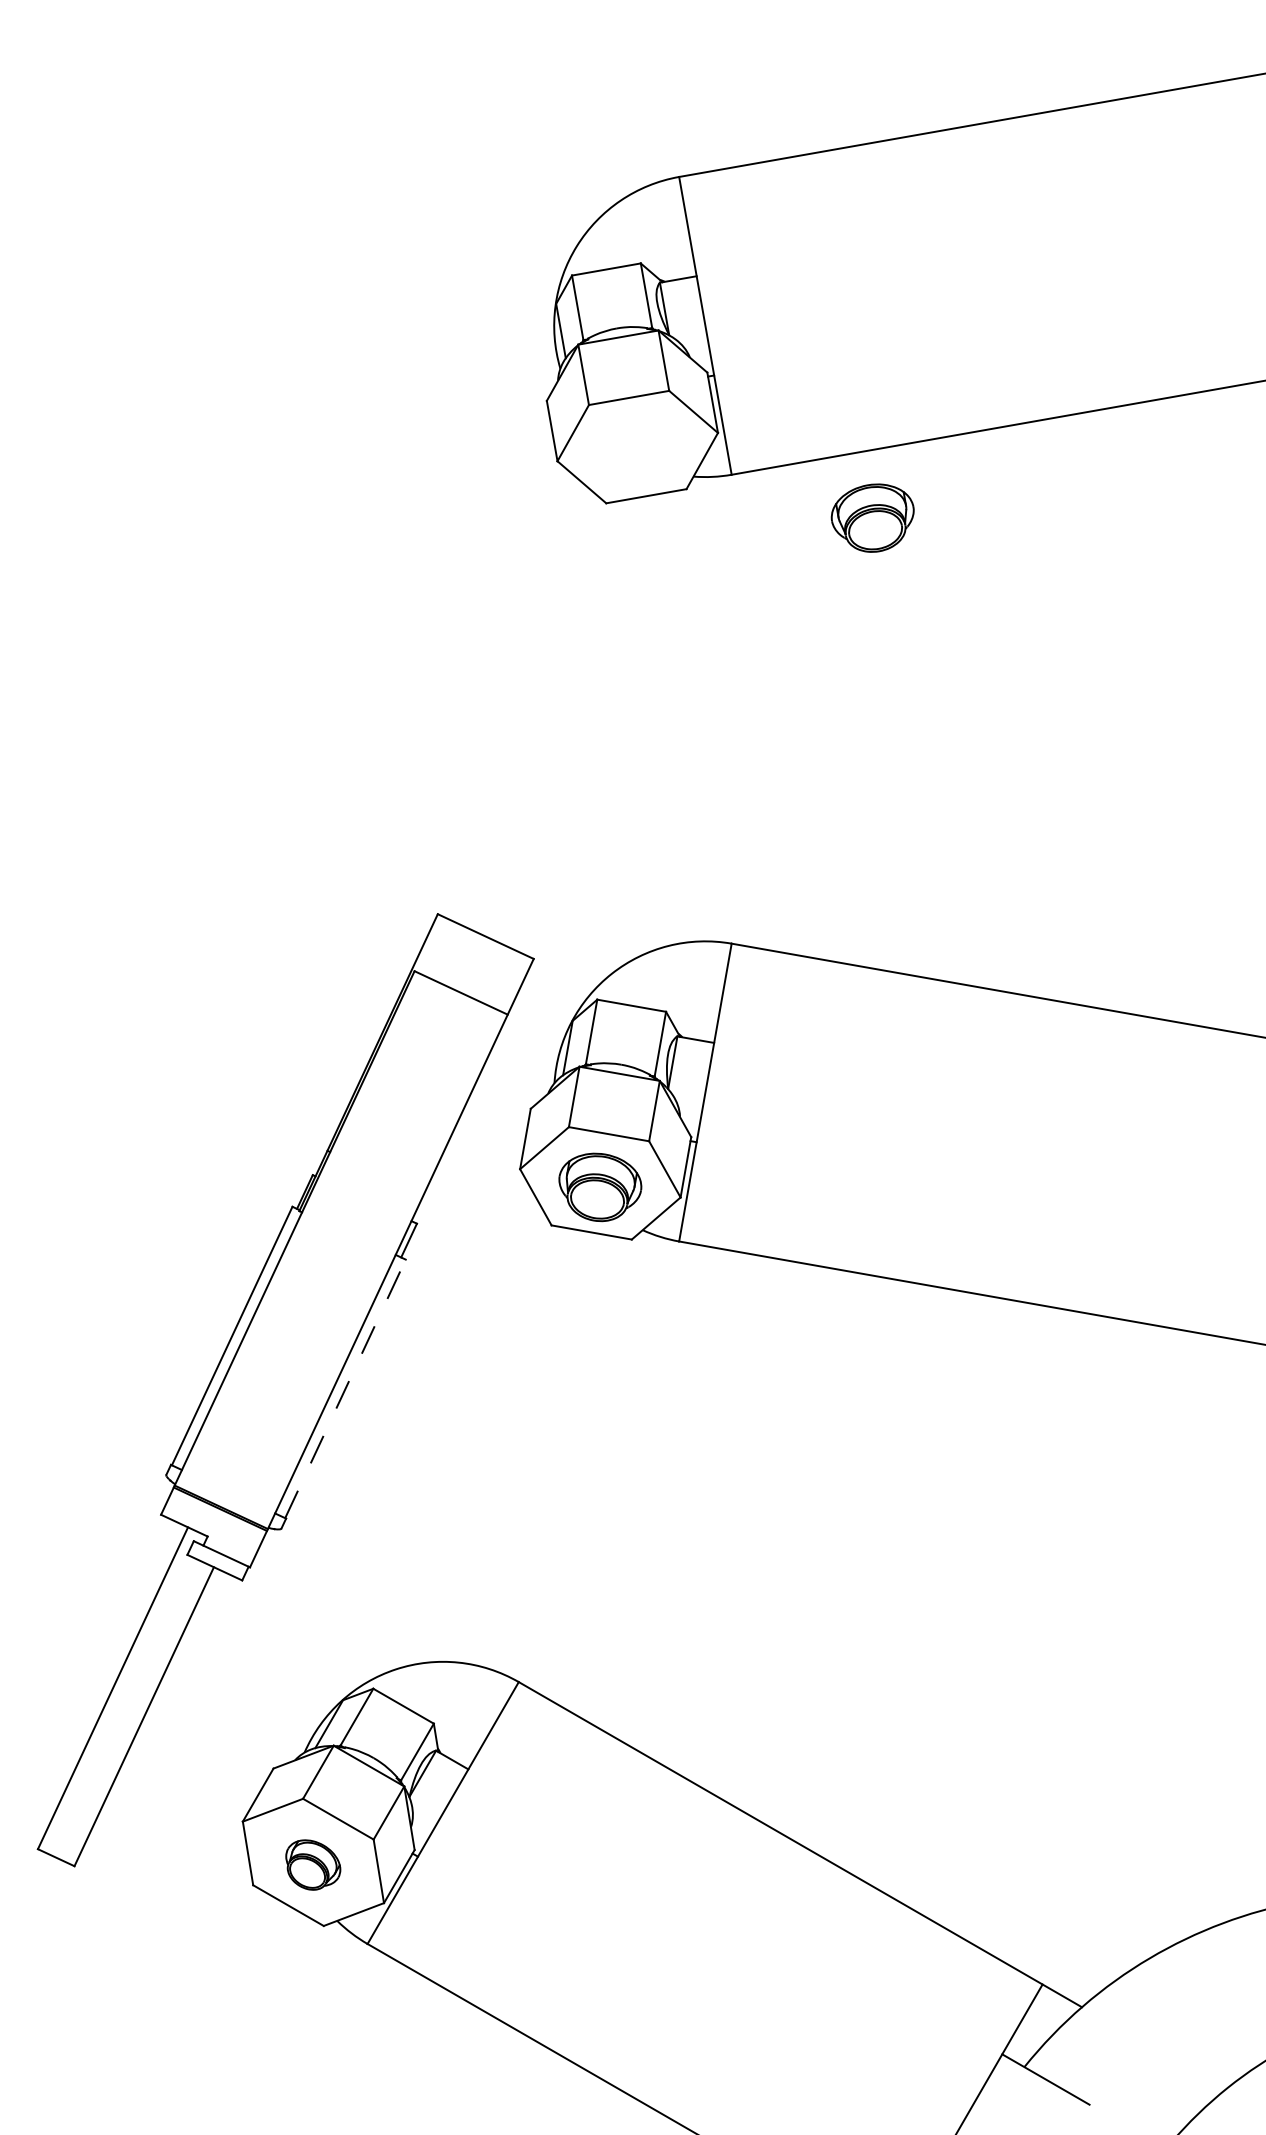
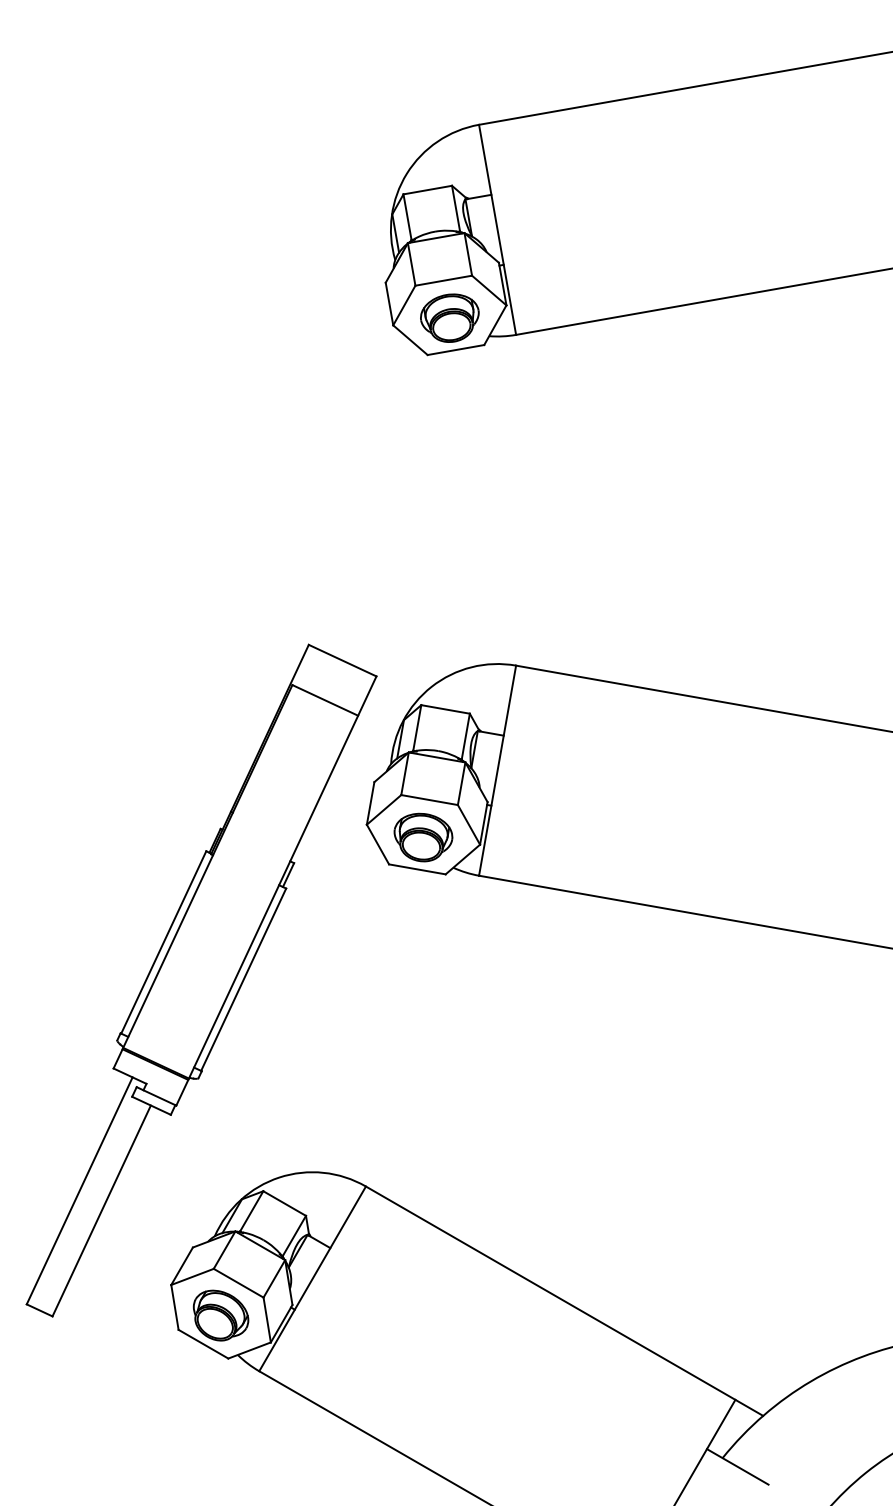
part: (872, 517) -> (449, 317), moved
line: (345, 1388) -> (243, 979), dashed -> solid
part: (312, 1864) -> (220, 1315), size x1.43

